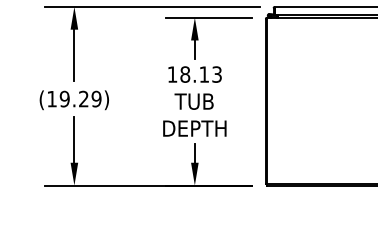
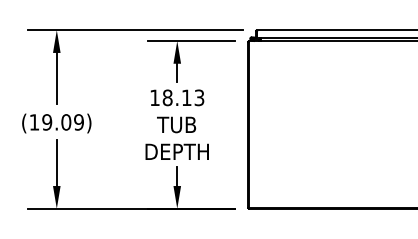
text: (84, 99) -> (66, 122), (19.29) -> (19.09)

